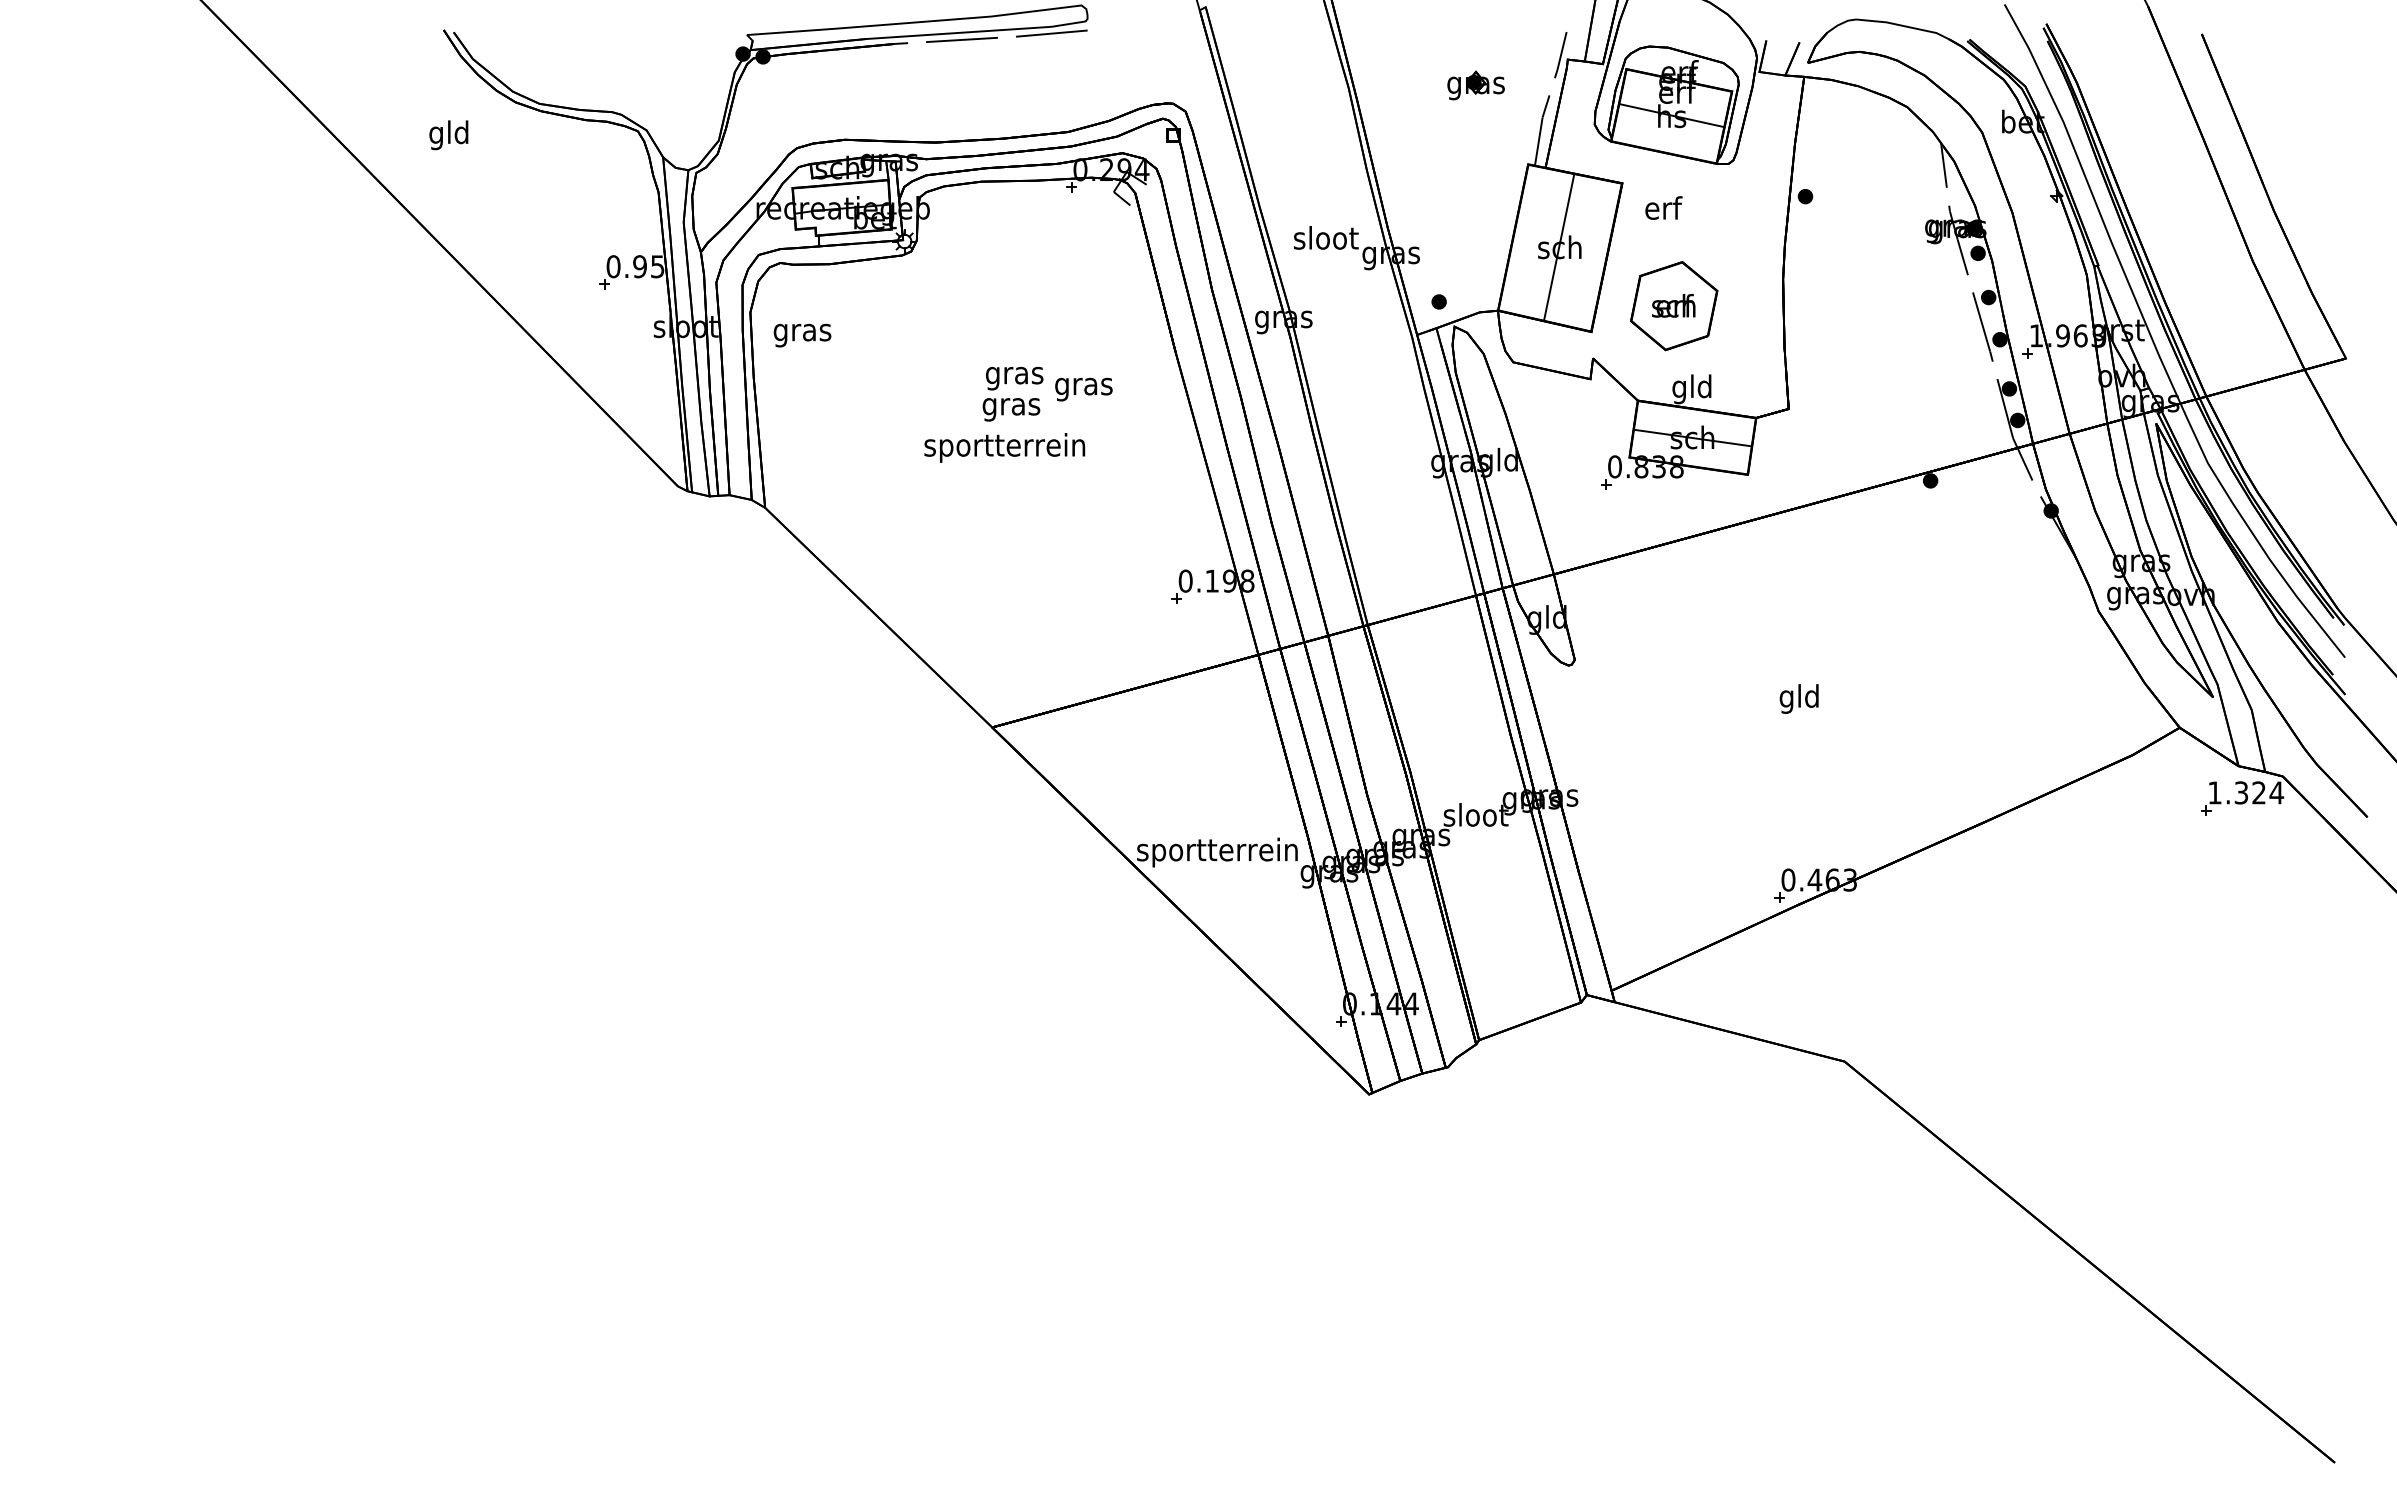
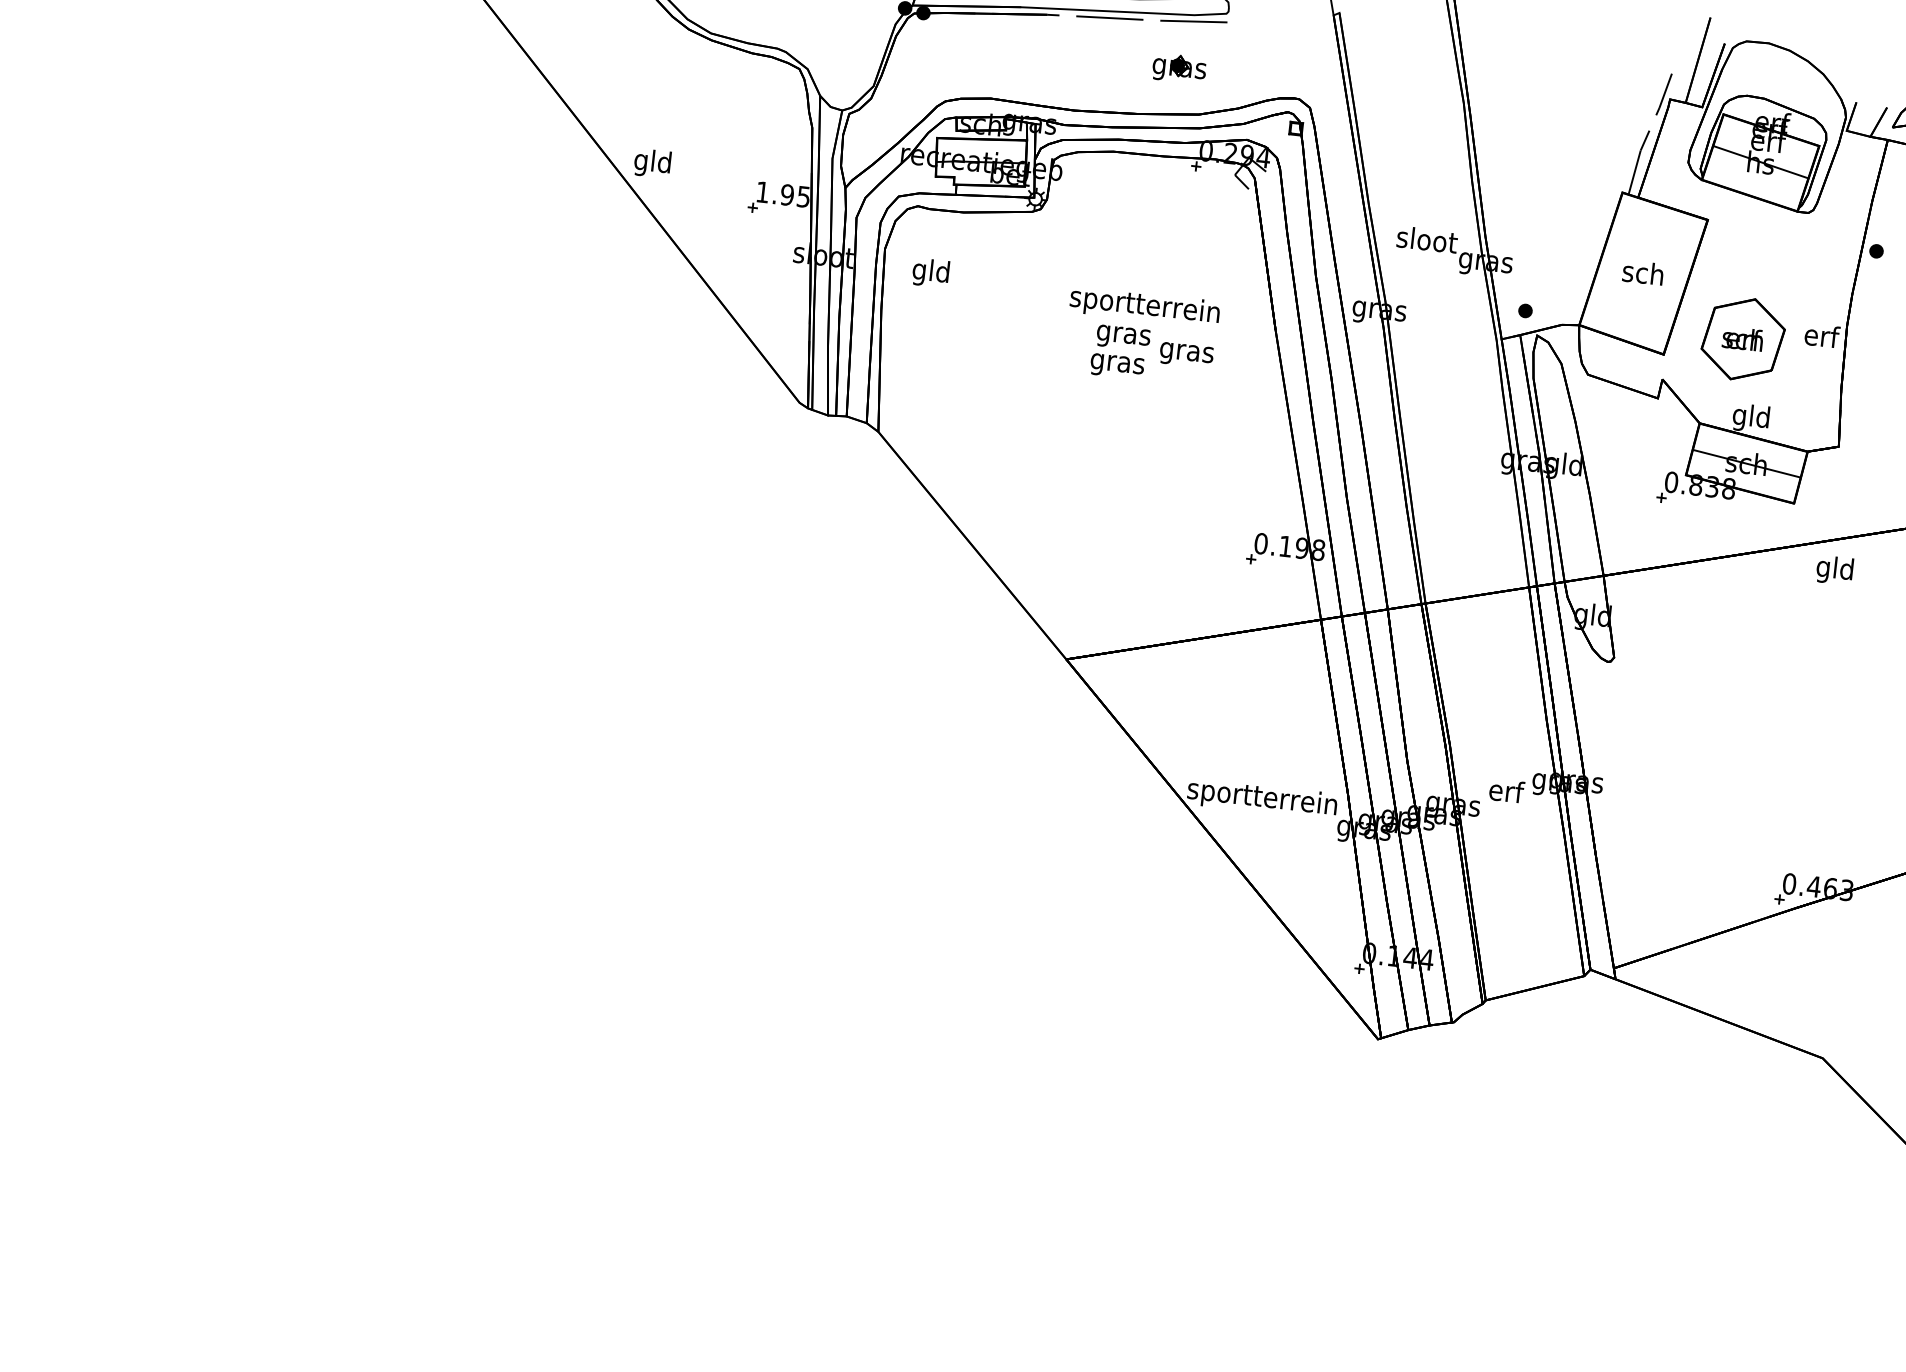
part: (1475, 85) -> (1178, 68), moved
text: (448, 135) -> (652, 163), moved
text: (1663, 207) -> (1821, 335), moved
line: (1559, 246) -> (1642, 272), removed
text: (613, 266) -> (762, 192), 0.95 -> 1.95
text: (802, 332) -> (931, 273), gras -> gld
text: (1004, 447) -> (1144, 306), moved
text: (1798, 698) -> (1834, 569), moved
text: (1475, 814) -> (1505, 790), sloot -> erf

